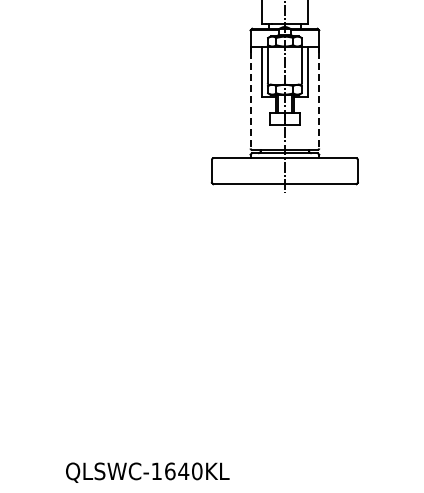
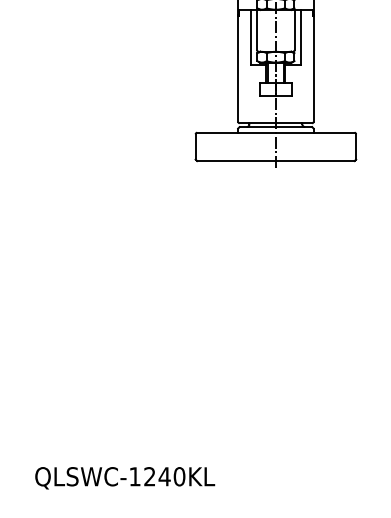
line: (250, 100) -> (238, 69), dashed -> solid
line: (319, 100) -> (313, 69), dashed -> solid
text: (170, 471) -> (150, 476), QLSWC-1640KL -> QLSWC-1240KL

